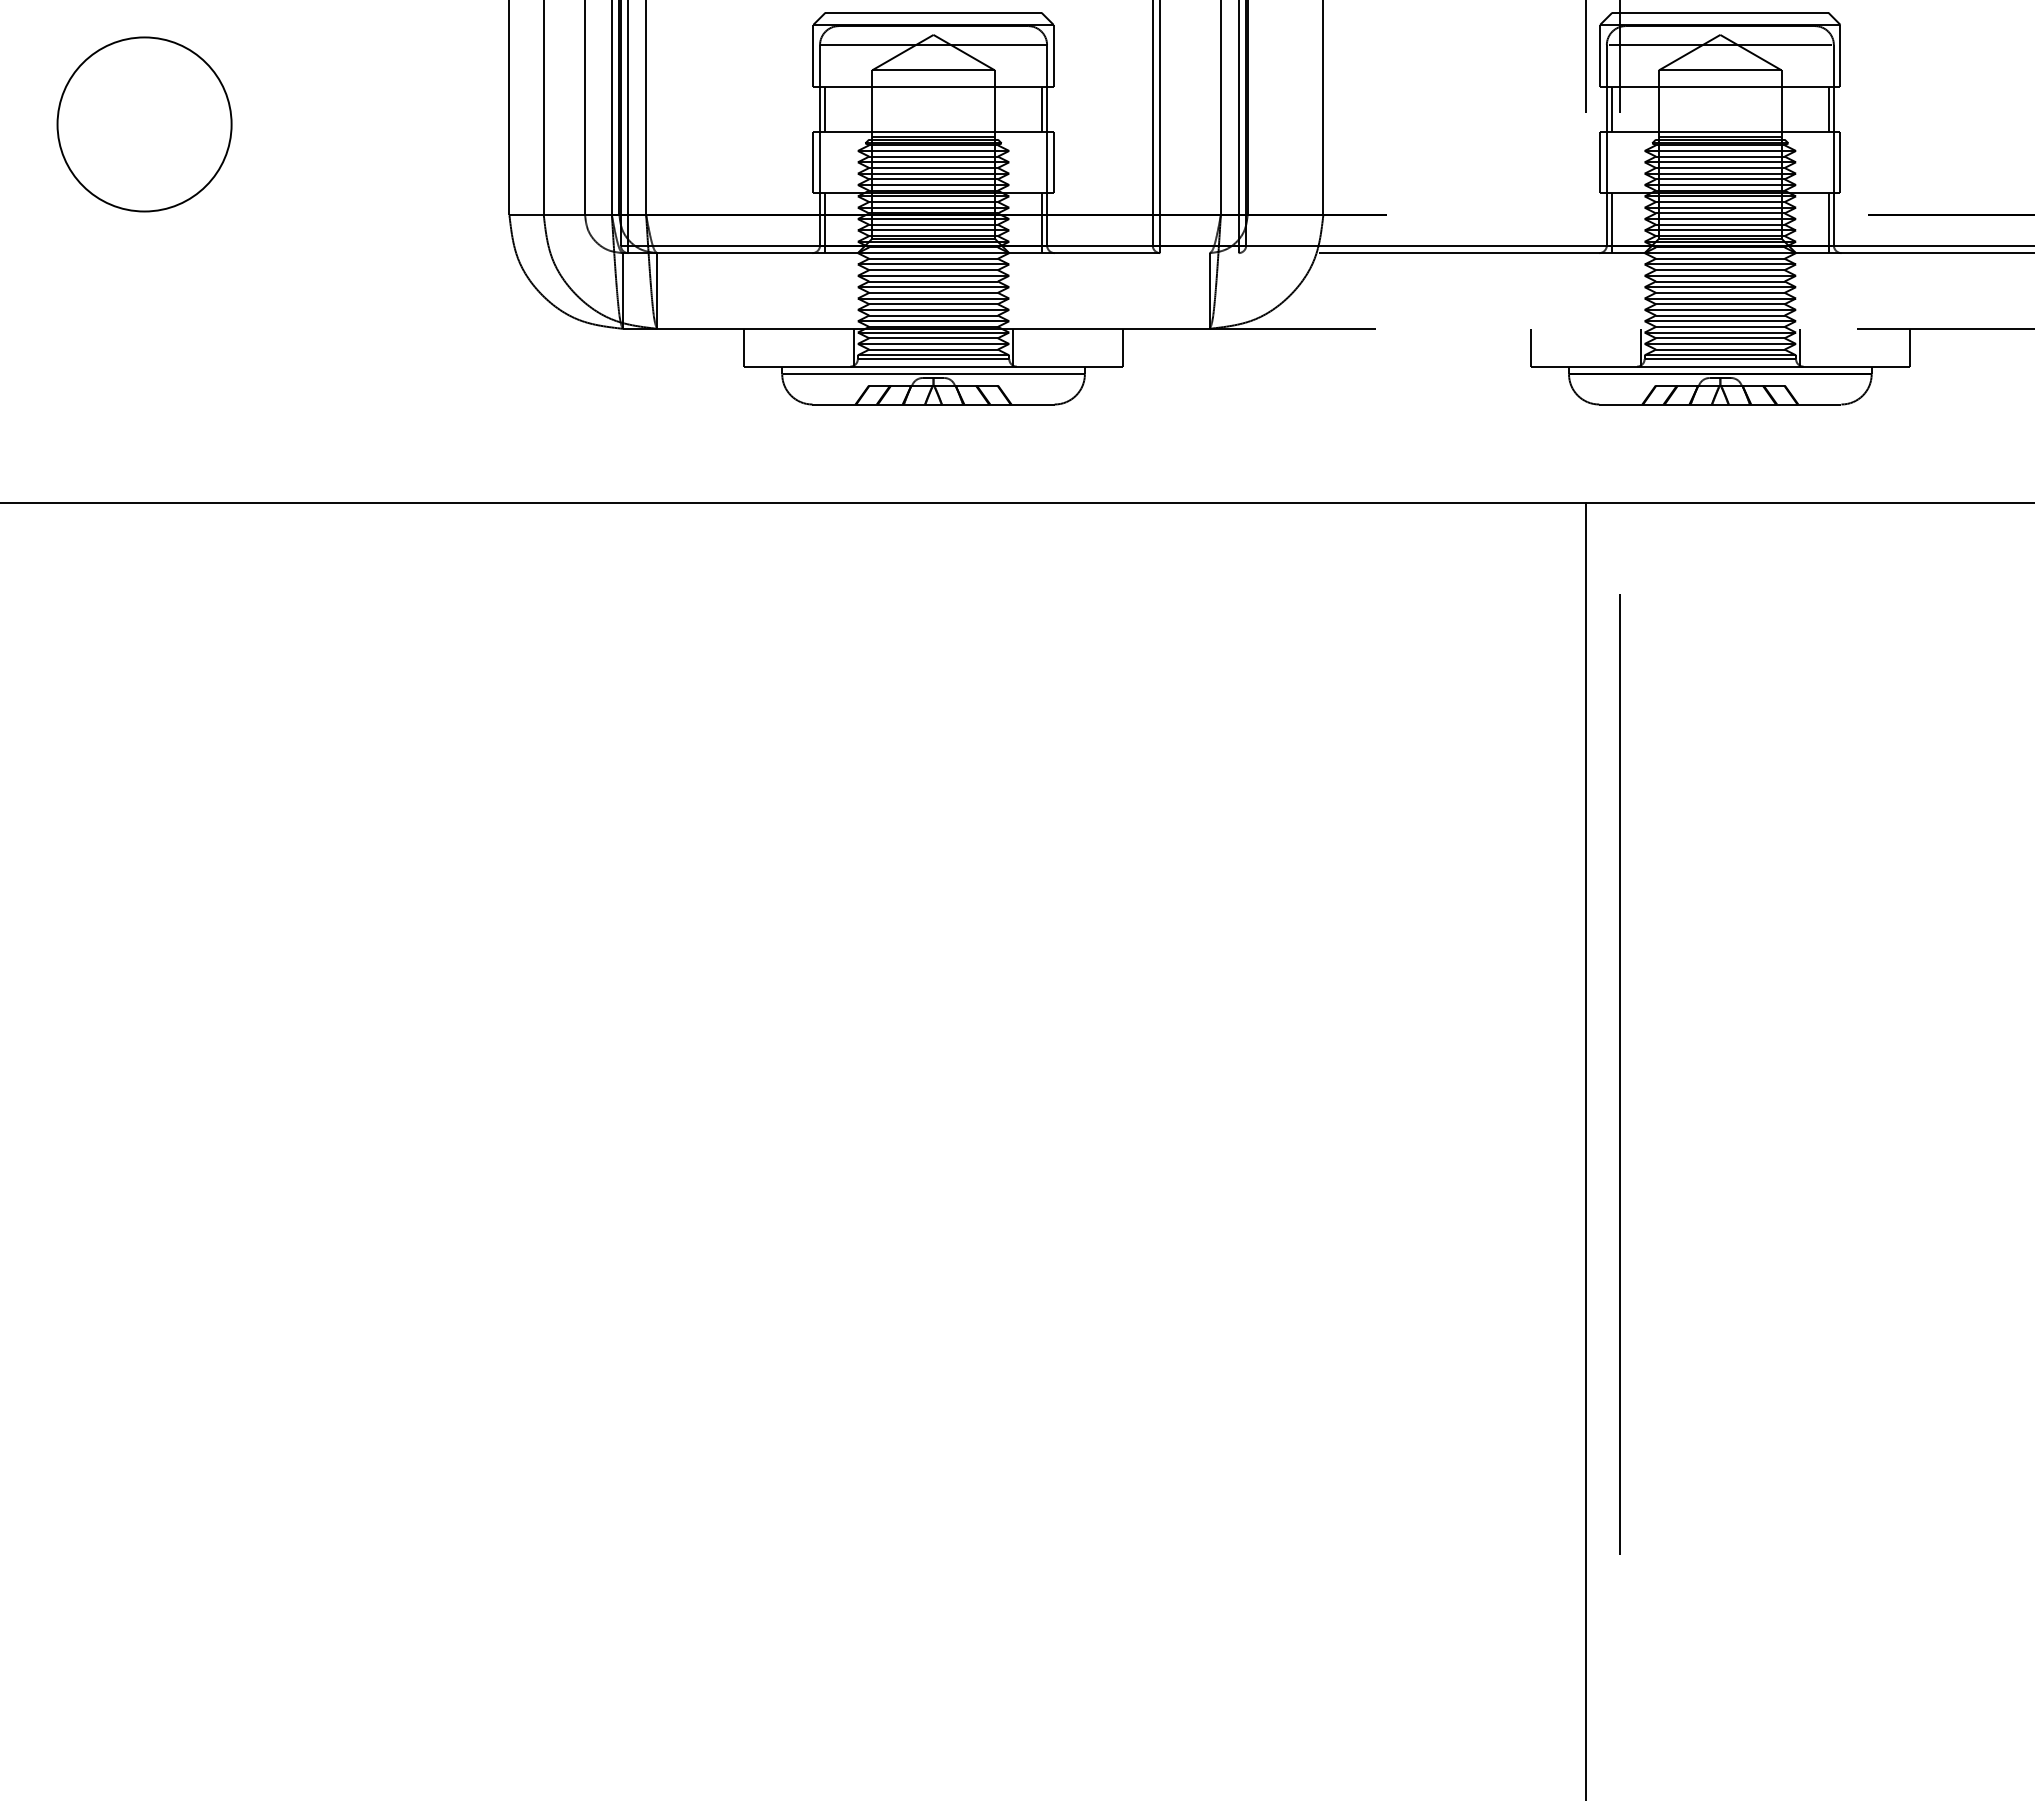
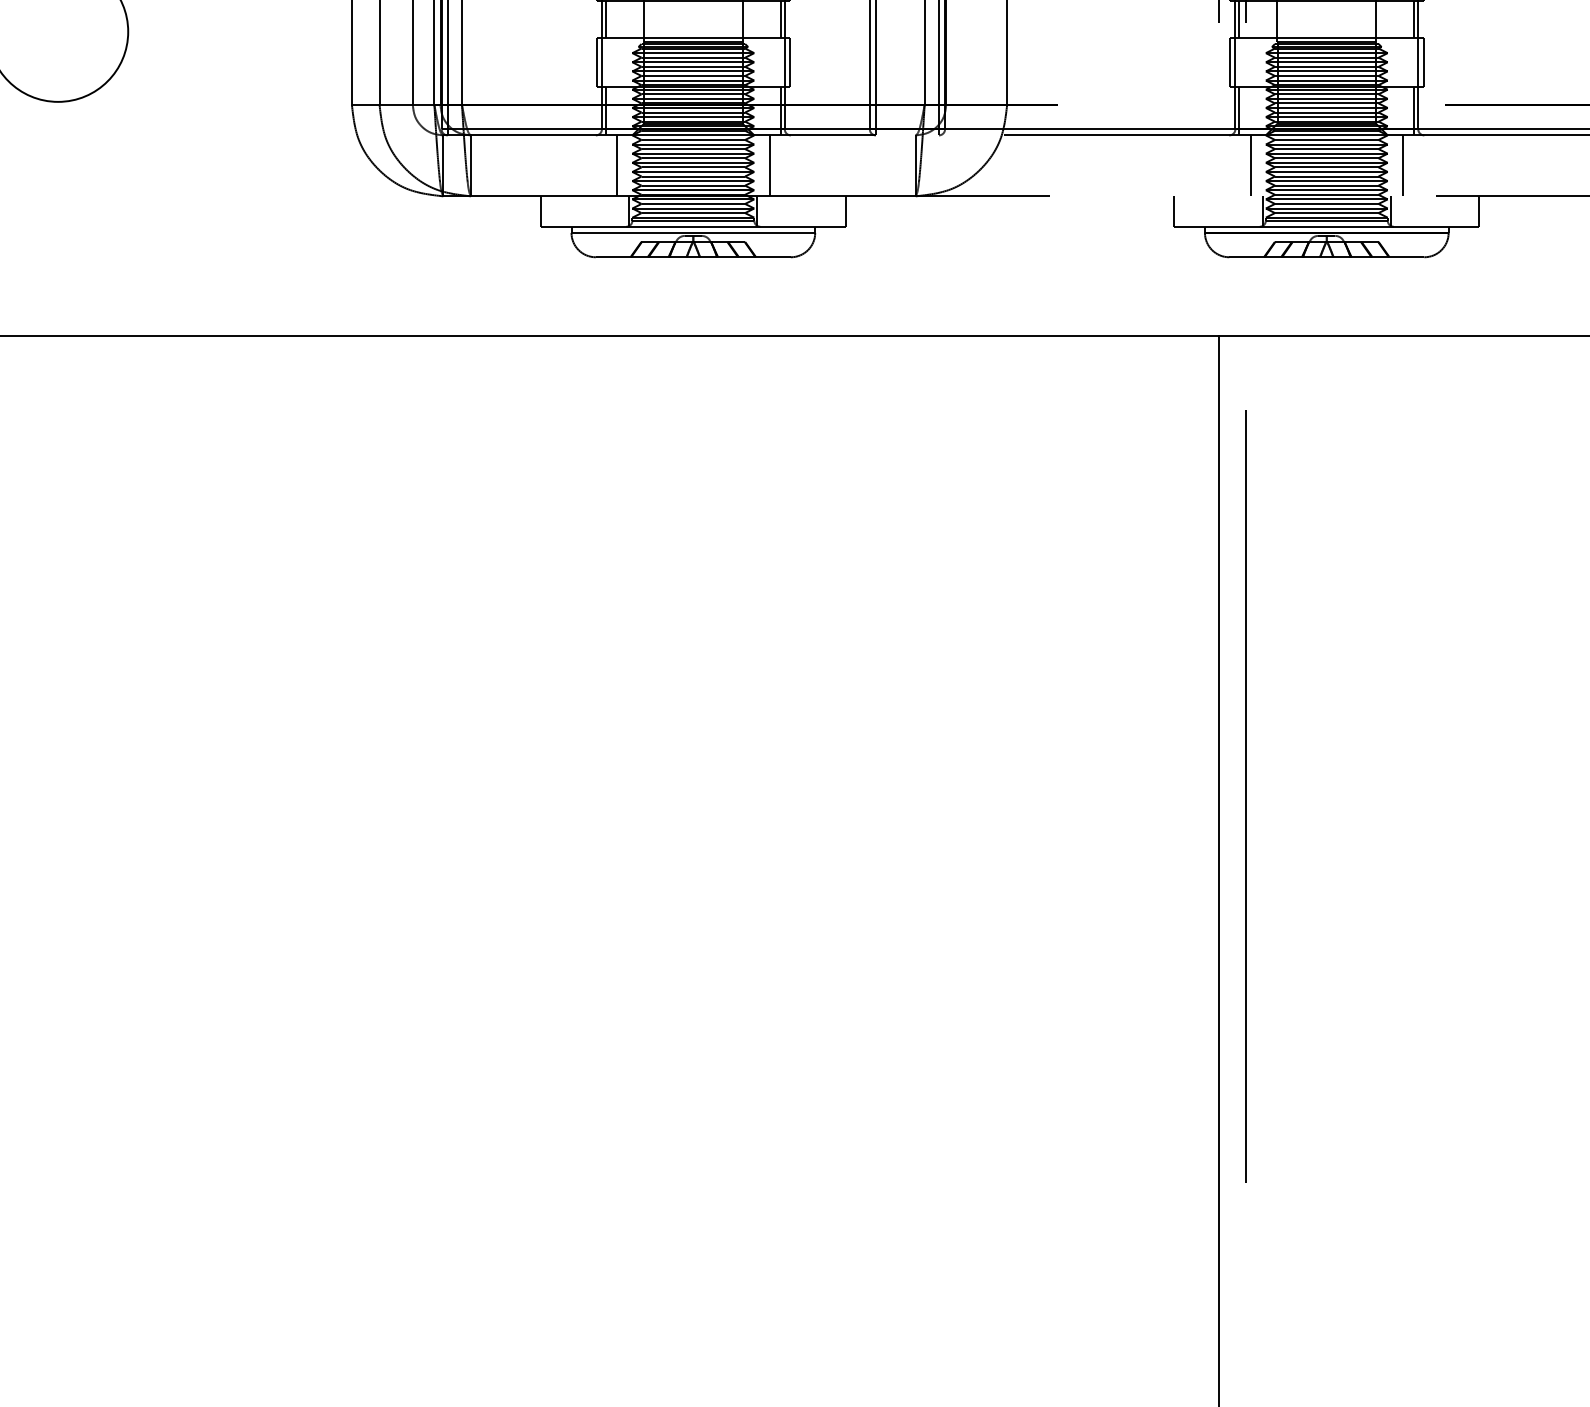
line: (838, 290) -> (616, 165), added
line: (1028, 290) -> (769, 165), added
line: (1625, 290) -> (1250, 165), added
line: (1814, 290) -> (1402, 165), added

